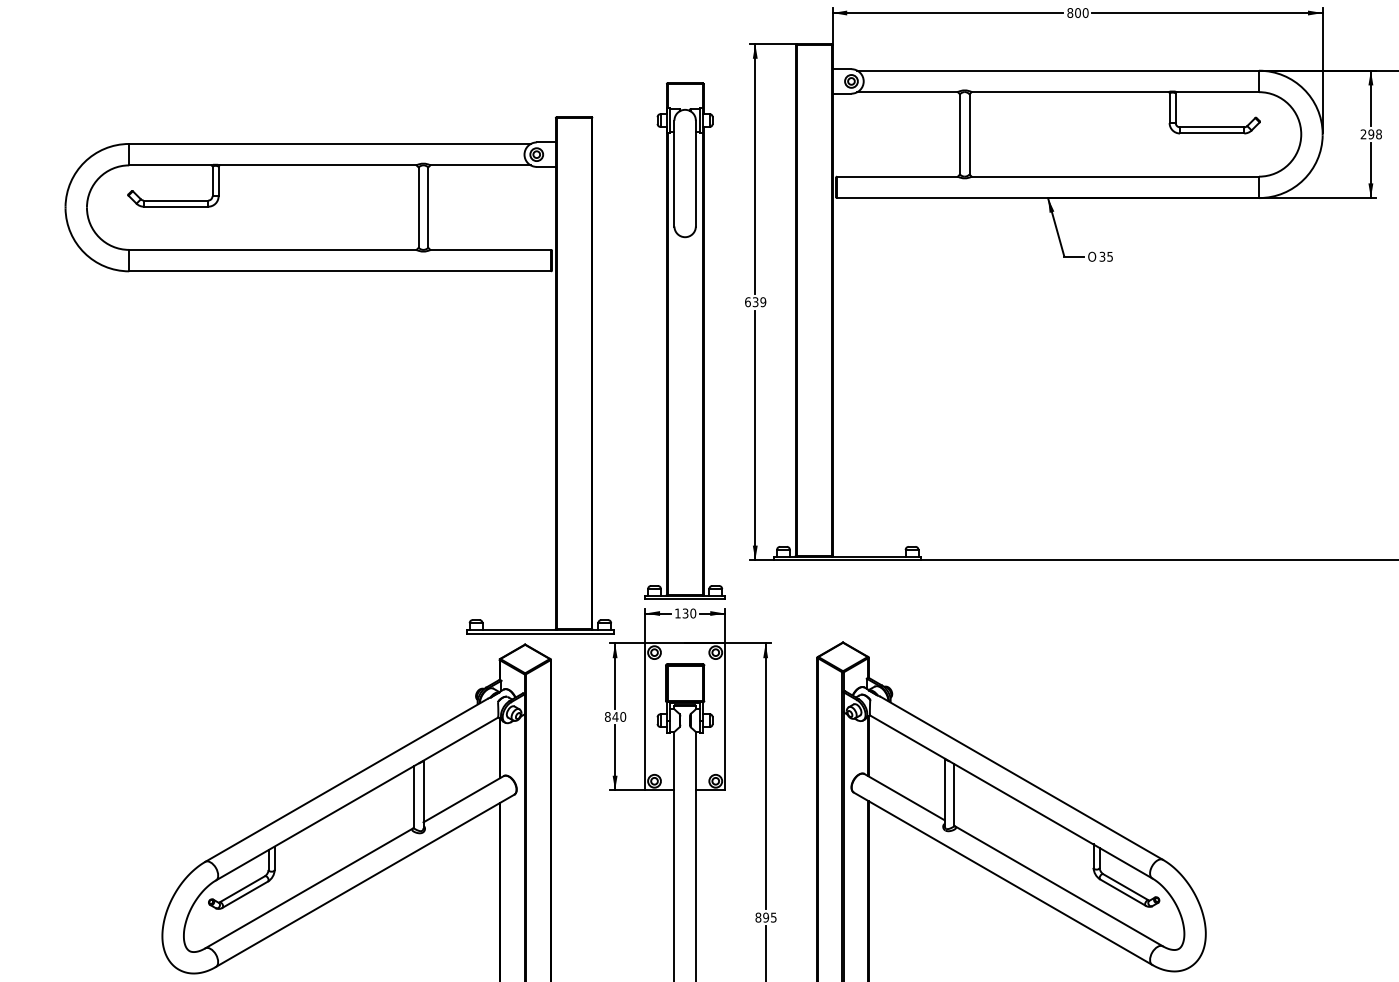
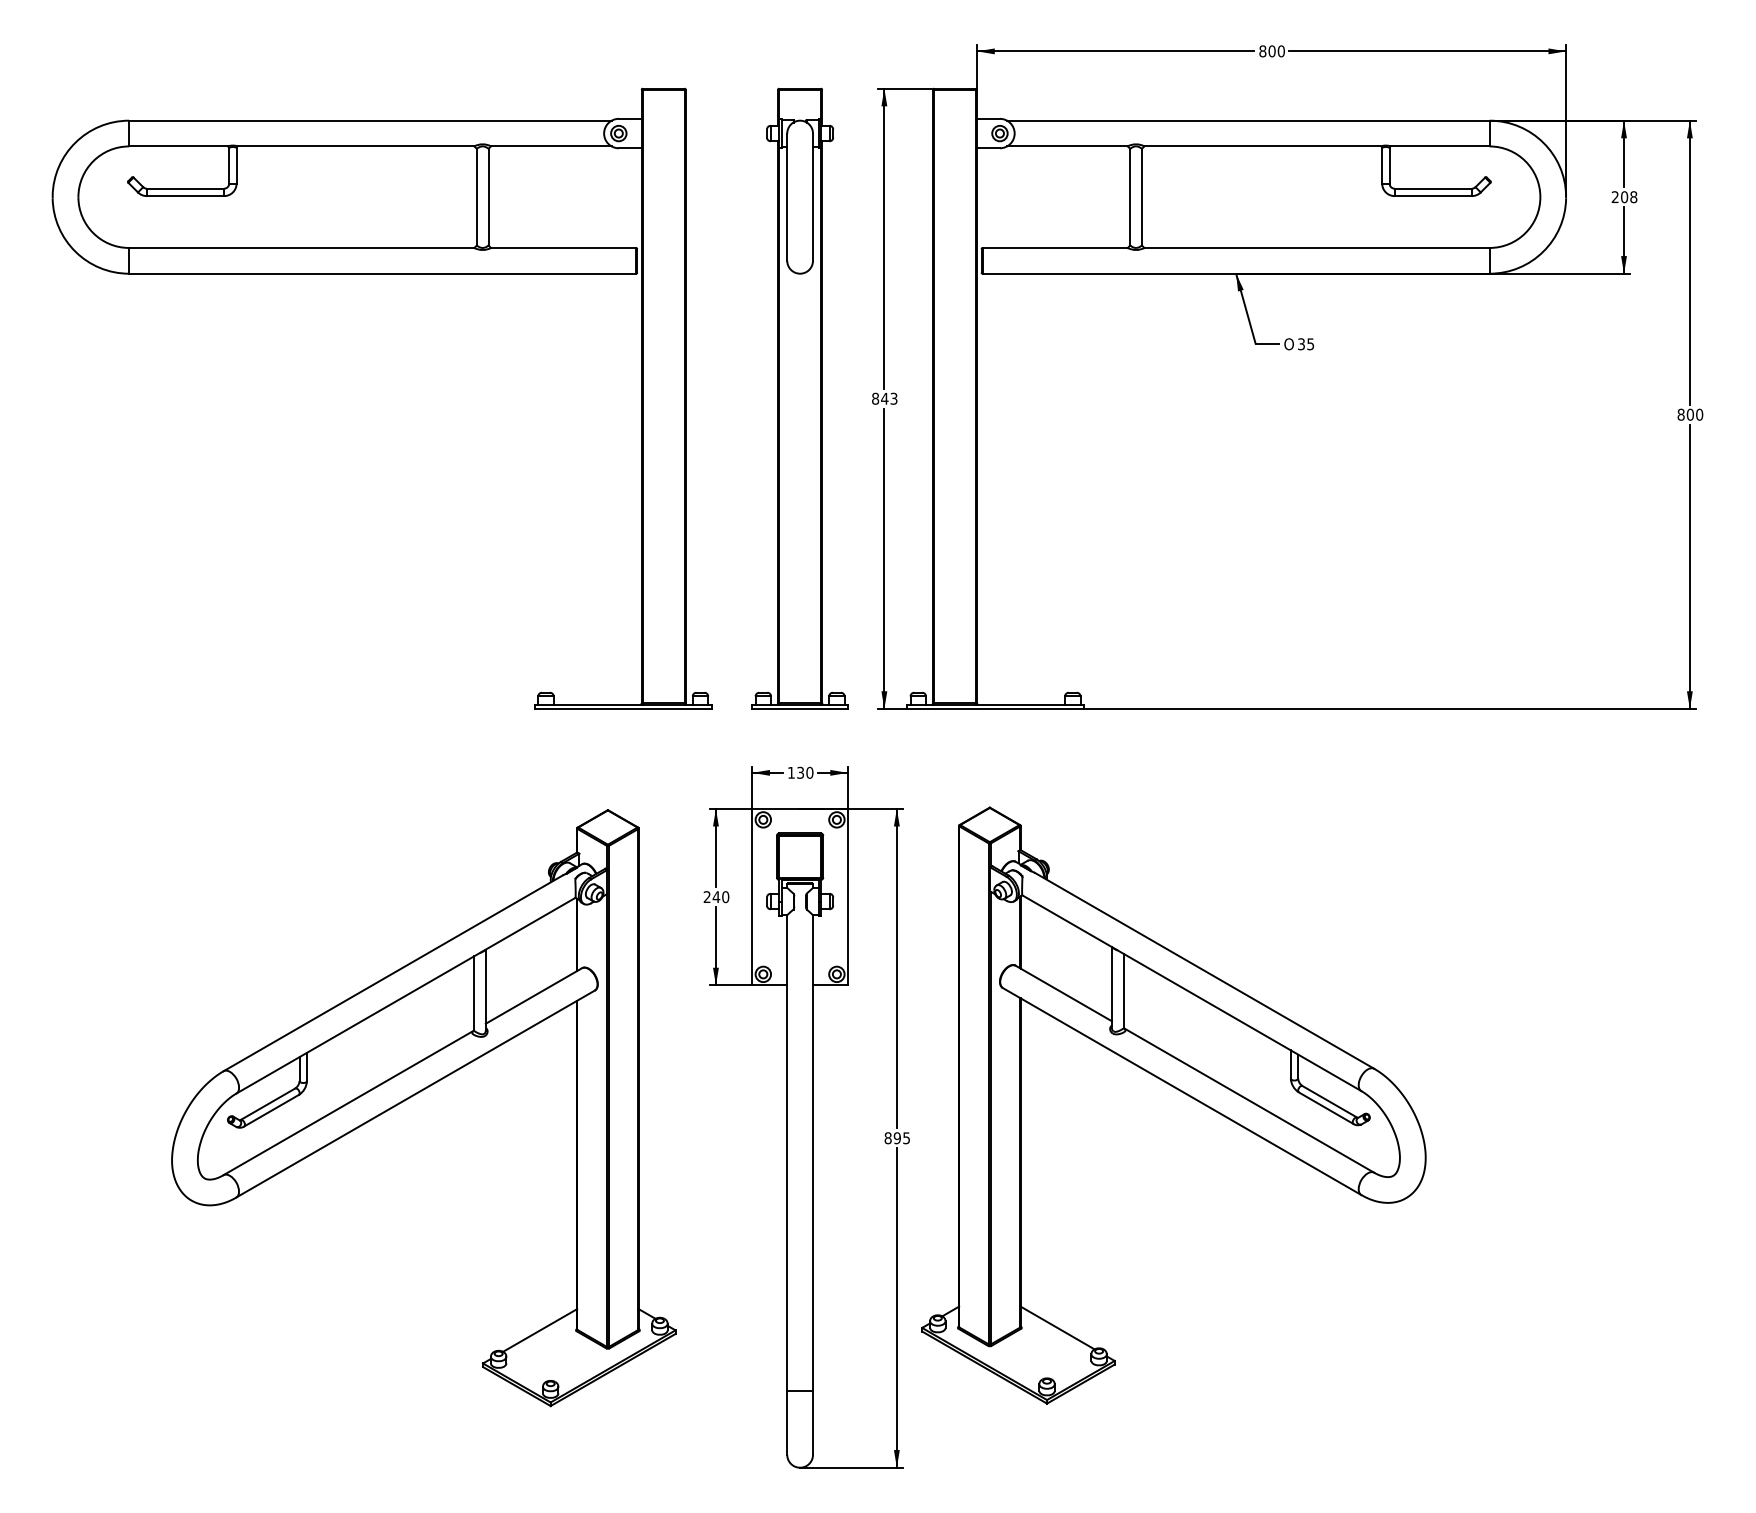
text: (1371, 134) -> (1624, 197), 298 -> 208
part: (339, 271) -> (381, 274), moved
text: (755, 301) -> (884, 398), 639 -> 843
part: (684, 341) -> (799, 398), moved
text: (607, 717) -> (706, 897), 840 -> 240

